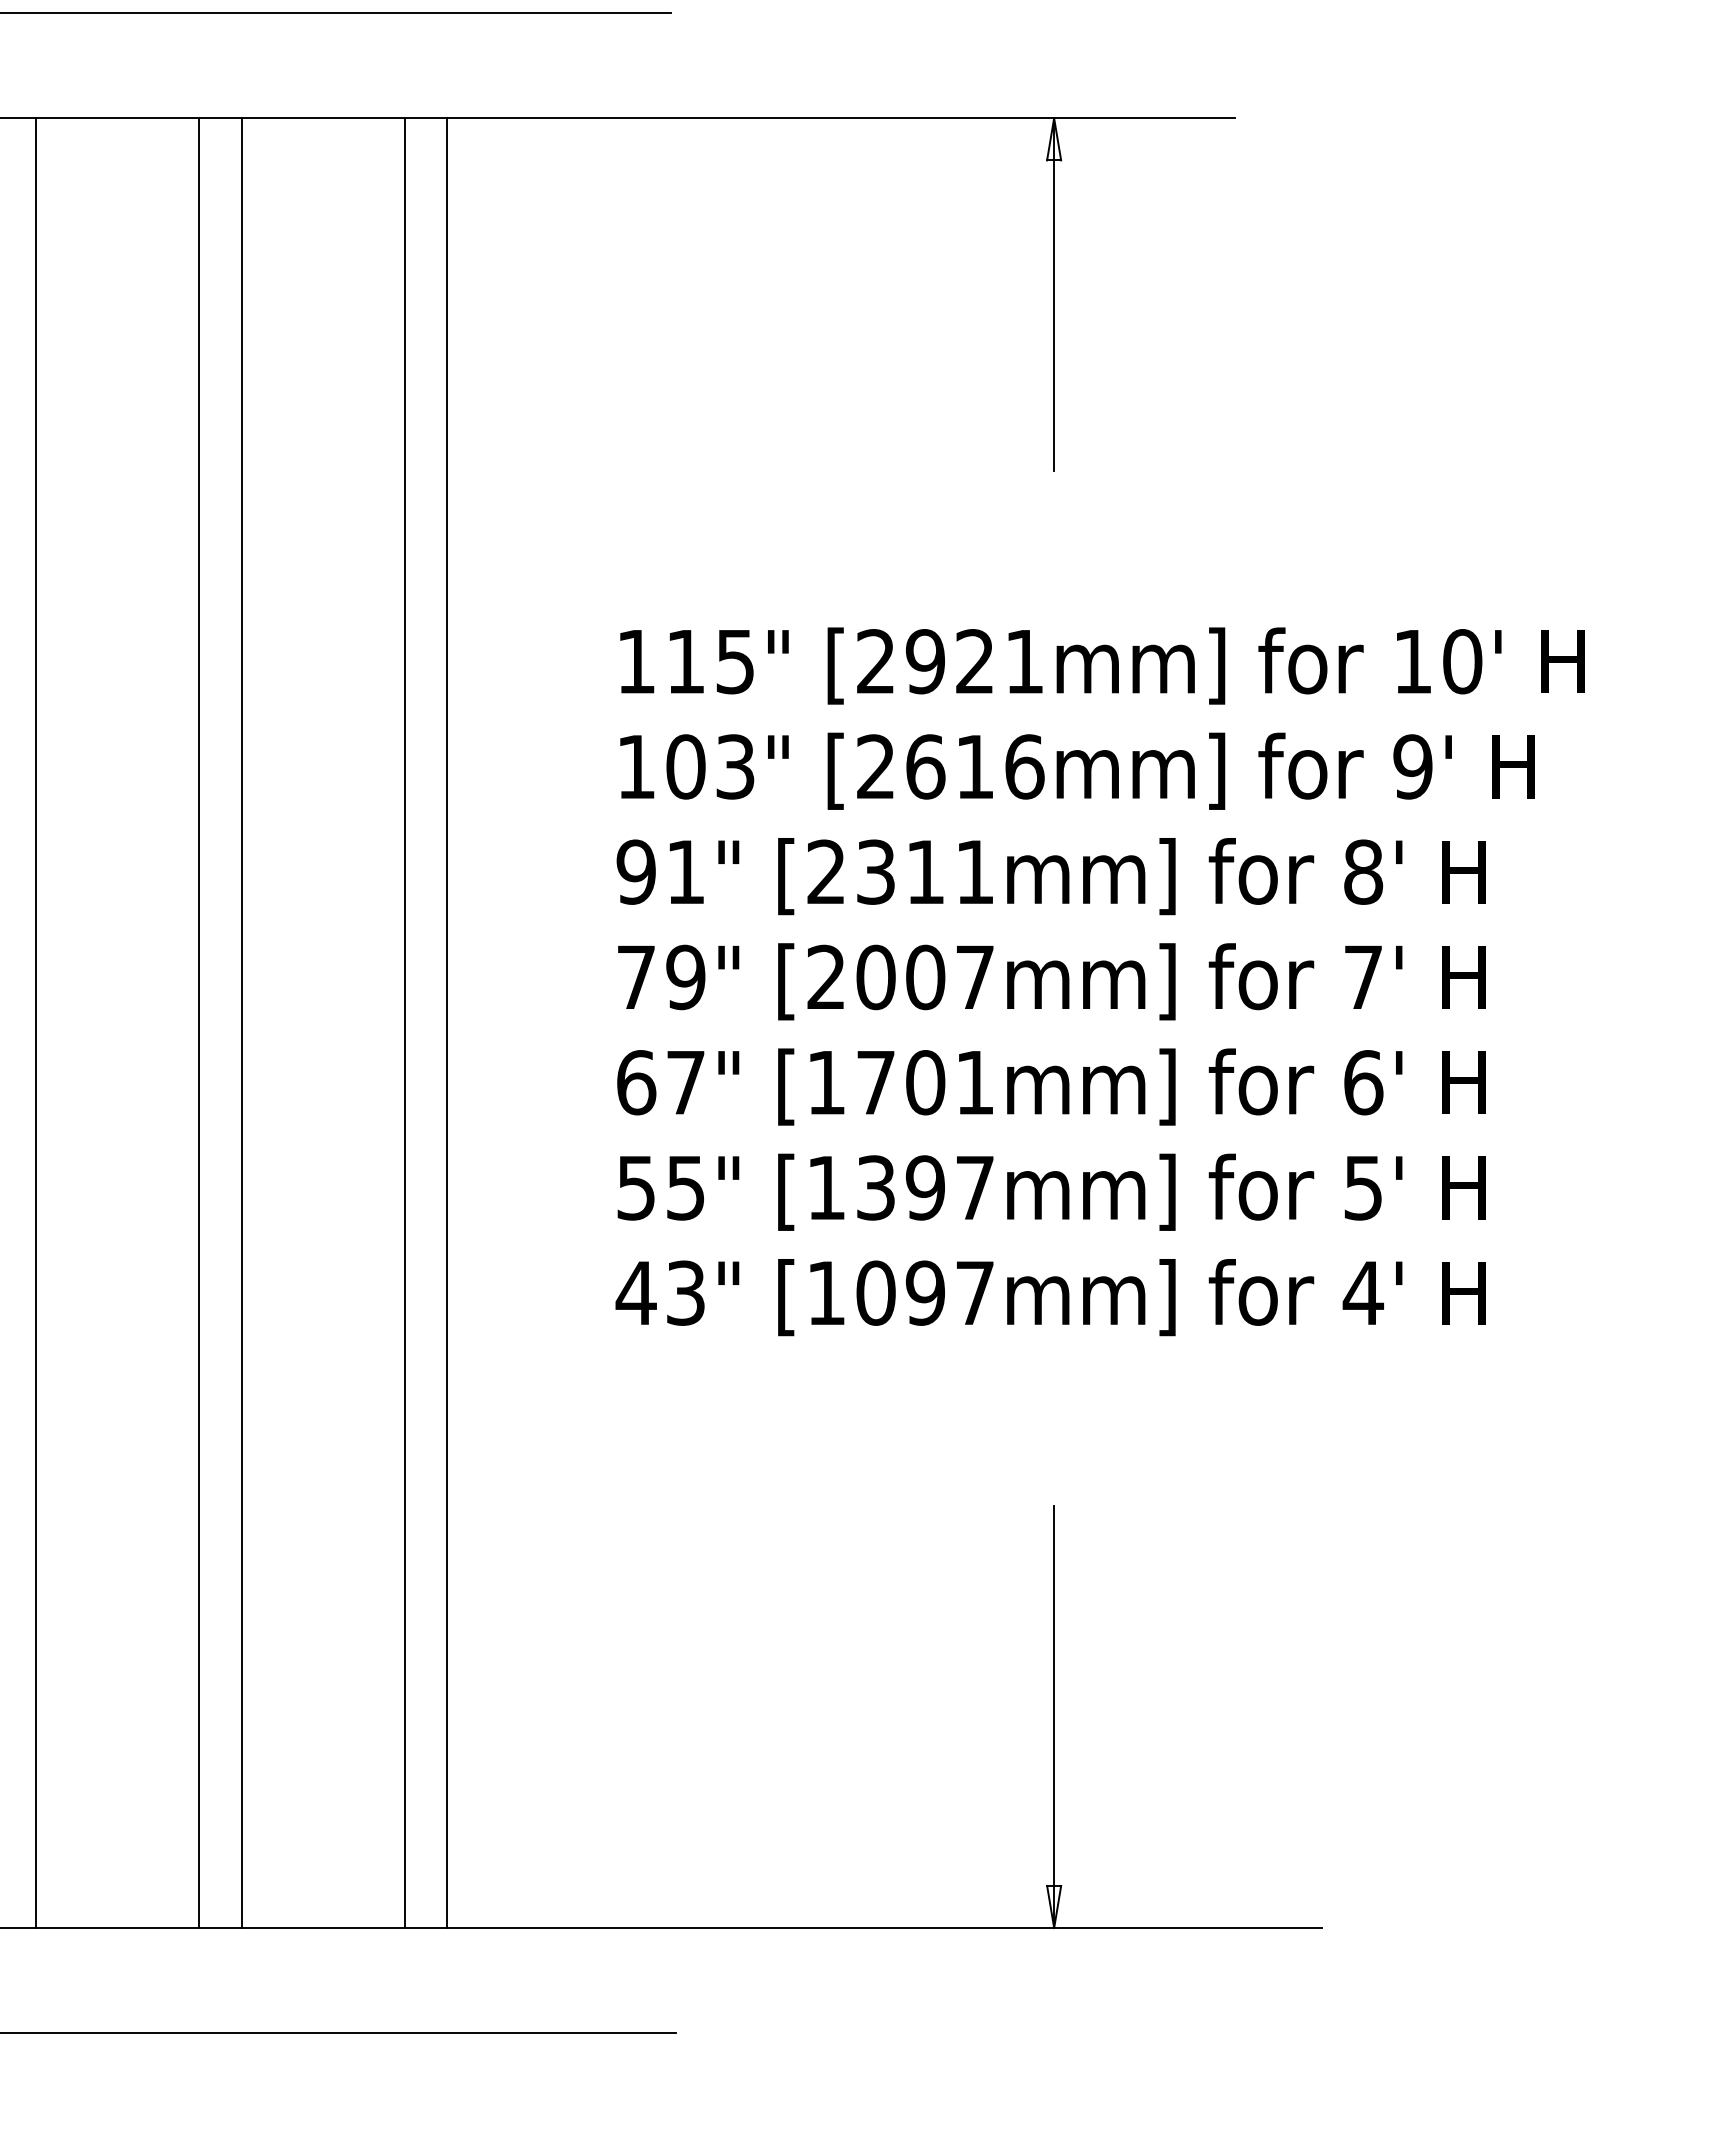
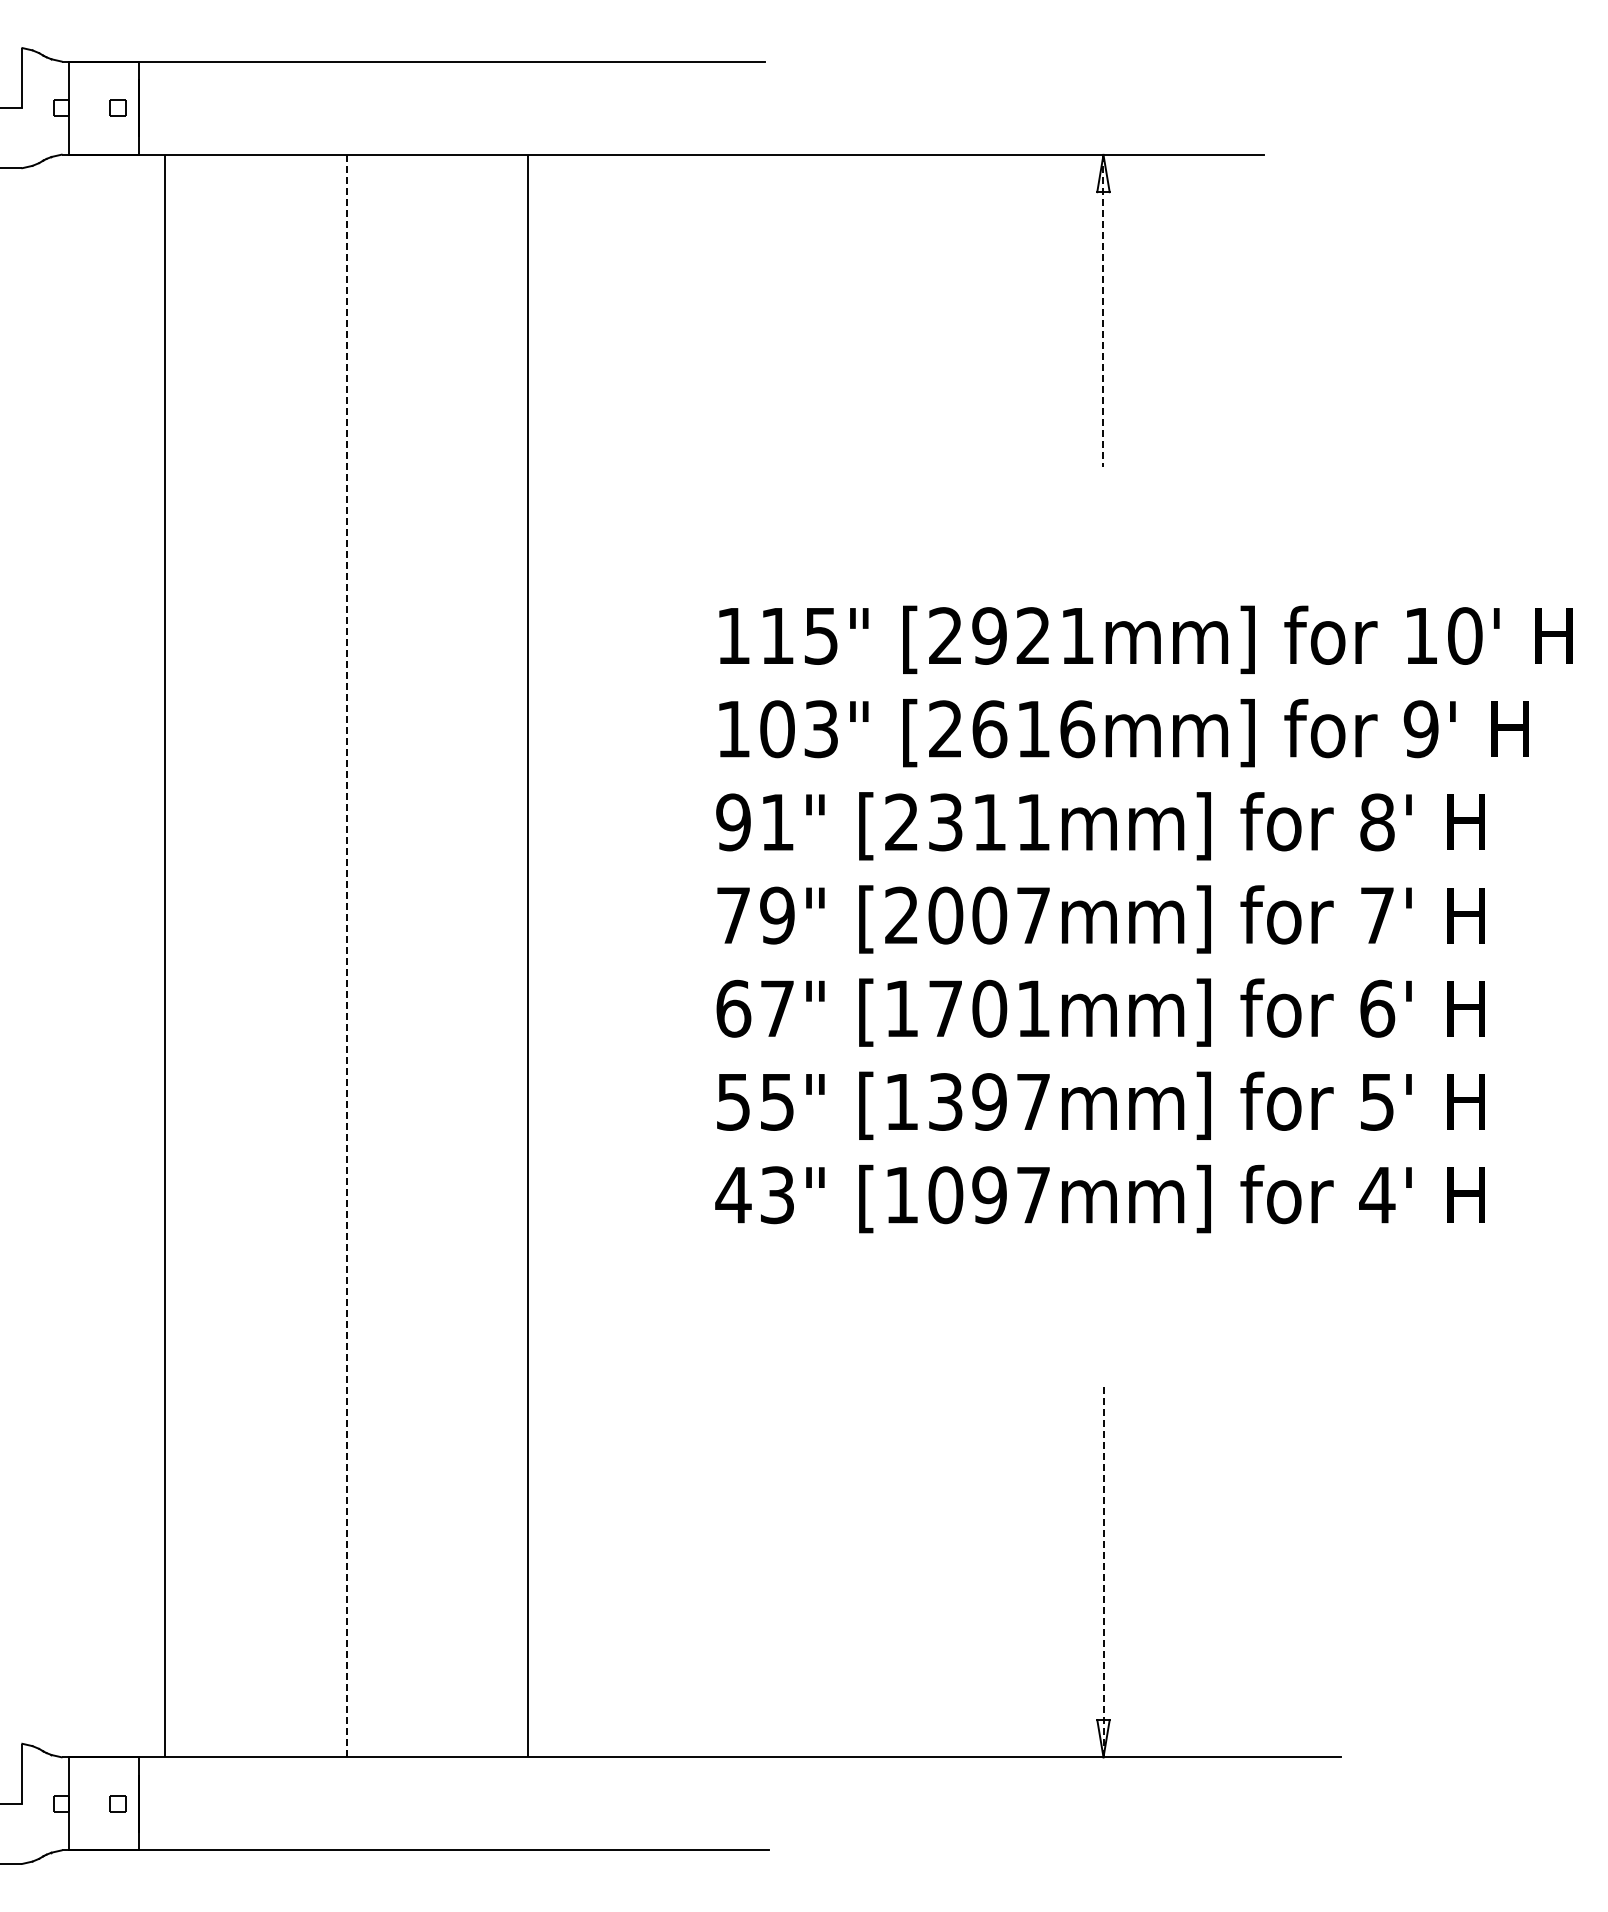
line: (1054, 295) -> (1103, 311), solid -> dashed
line: (36, 1022) -> (202, 955), removed
line: (240, 1022) -> (383, 955), removed
line: (446, 1022) -> (565, 955), removed
line: (199, 1023) -> (346, 956), solid -> dashed
line: (1054, 1717) -> (1103, 1570), solid -> dashed

